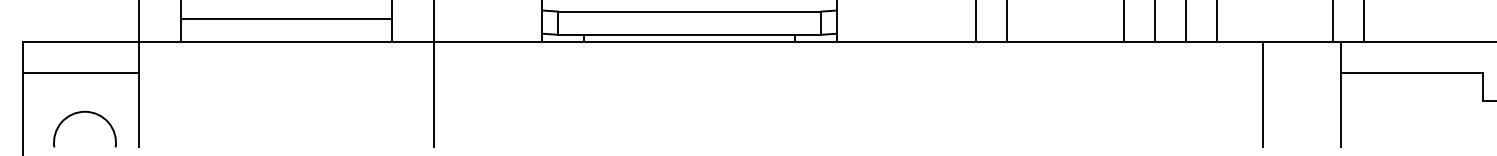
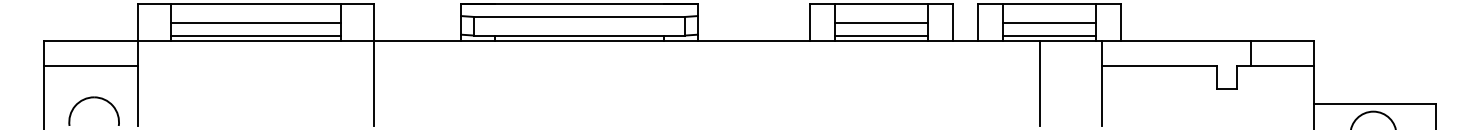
line: (1064, 18) -> (880, 22), added
line: (1273, 18) -> (1048, 22), added
line: (285, 34) -> (255, 35), added
line: (1064, 34) -> (880, 35), added
line: (1273, 34) -> (1048, 35), added

